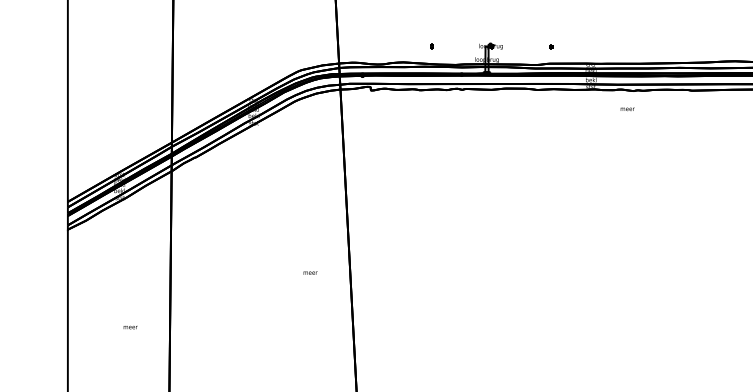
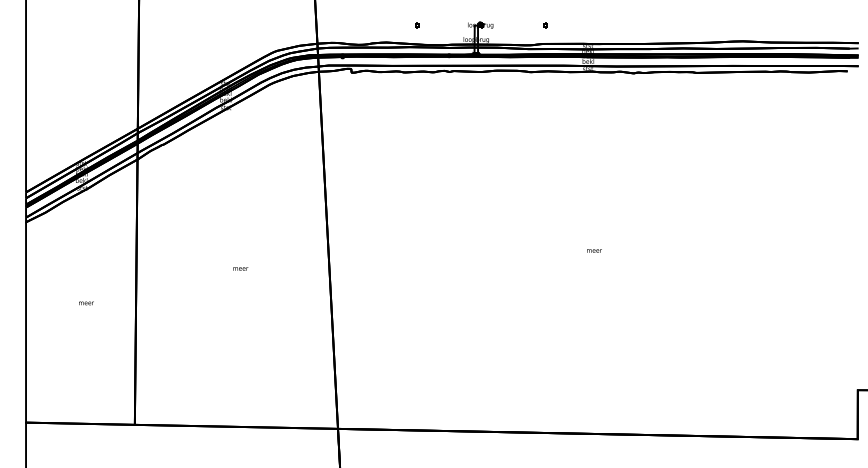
text: (627, 108) -> (594, 250), moved
text: (310, 272) -> (240, 268), moved
text: (130, 327) -> (86, 303), moved

